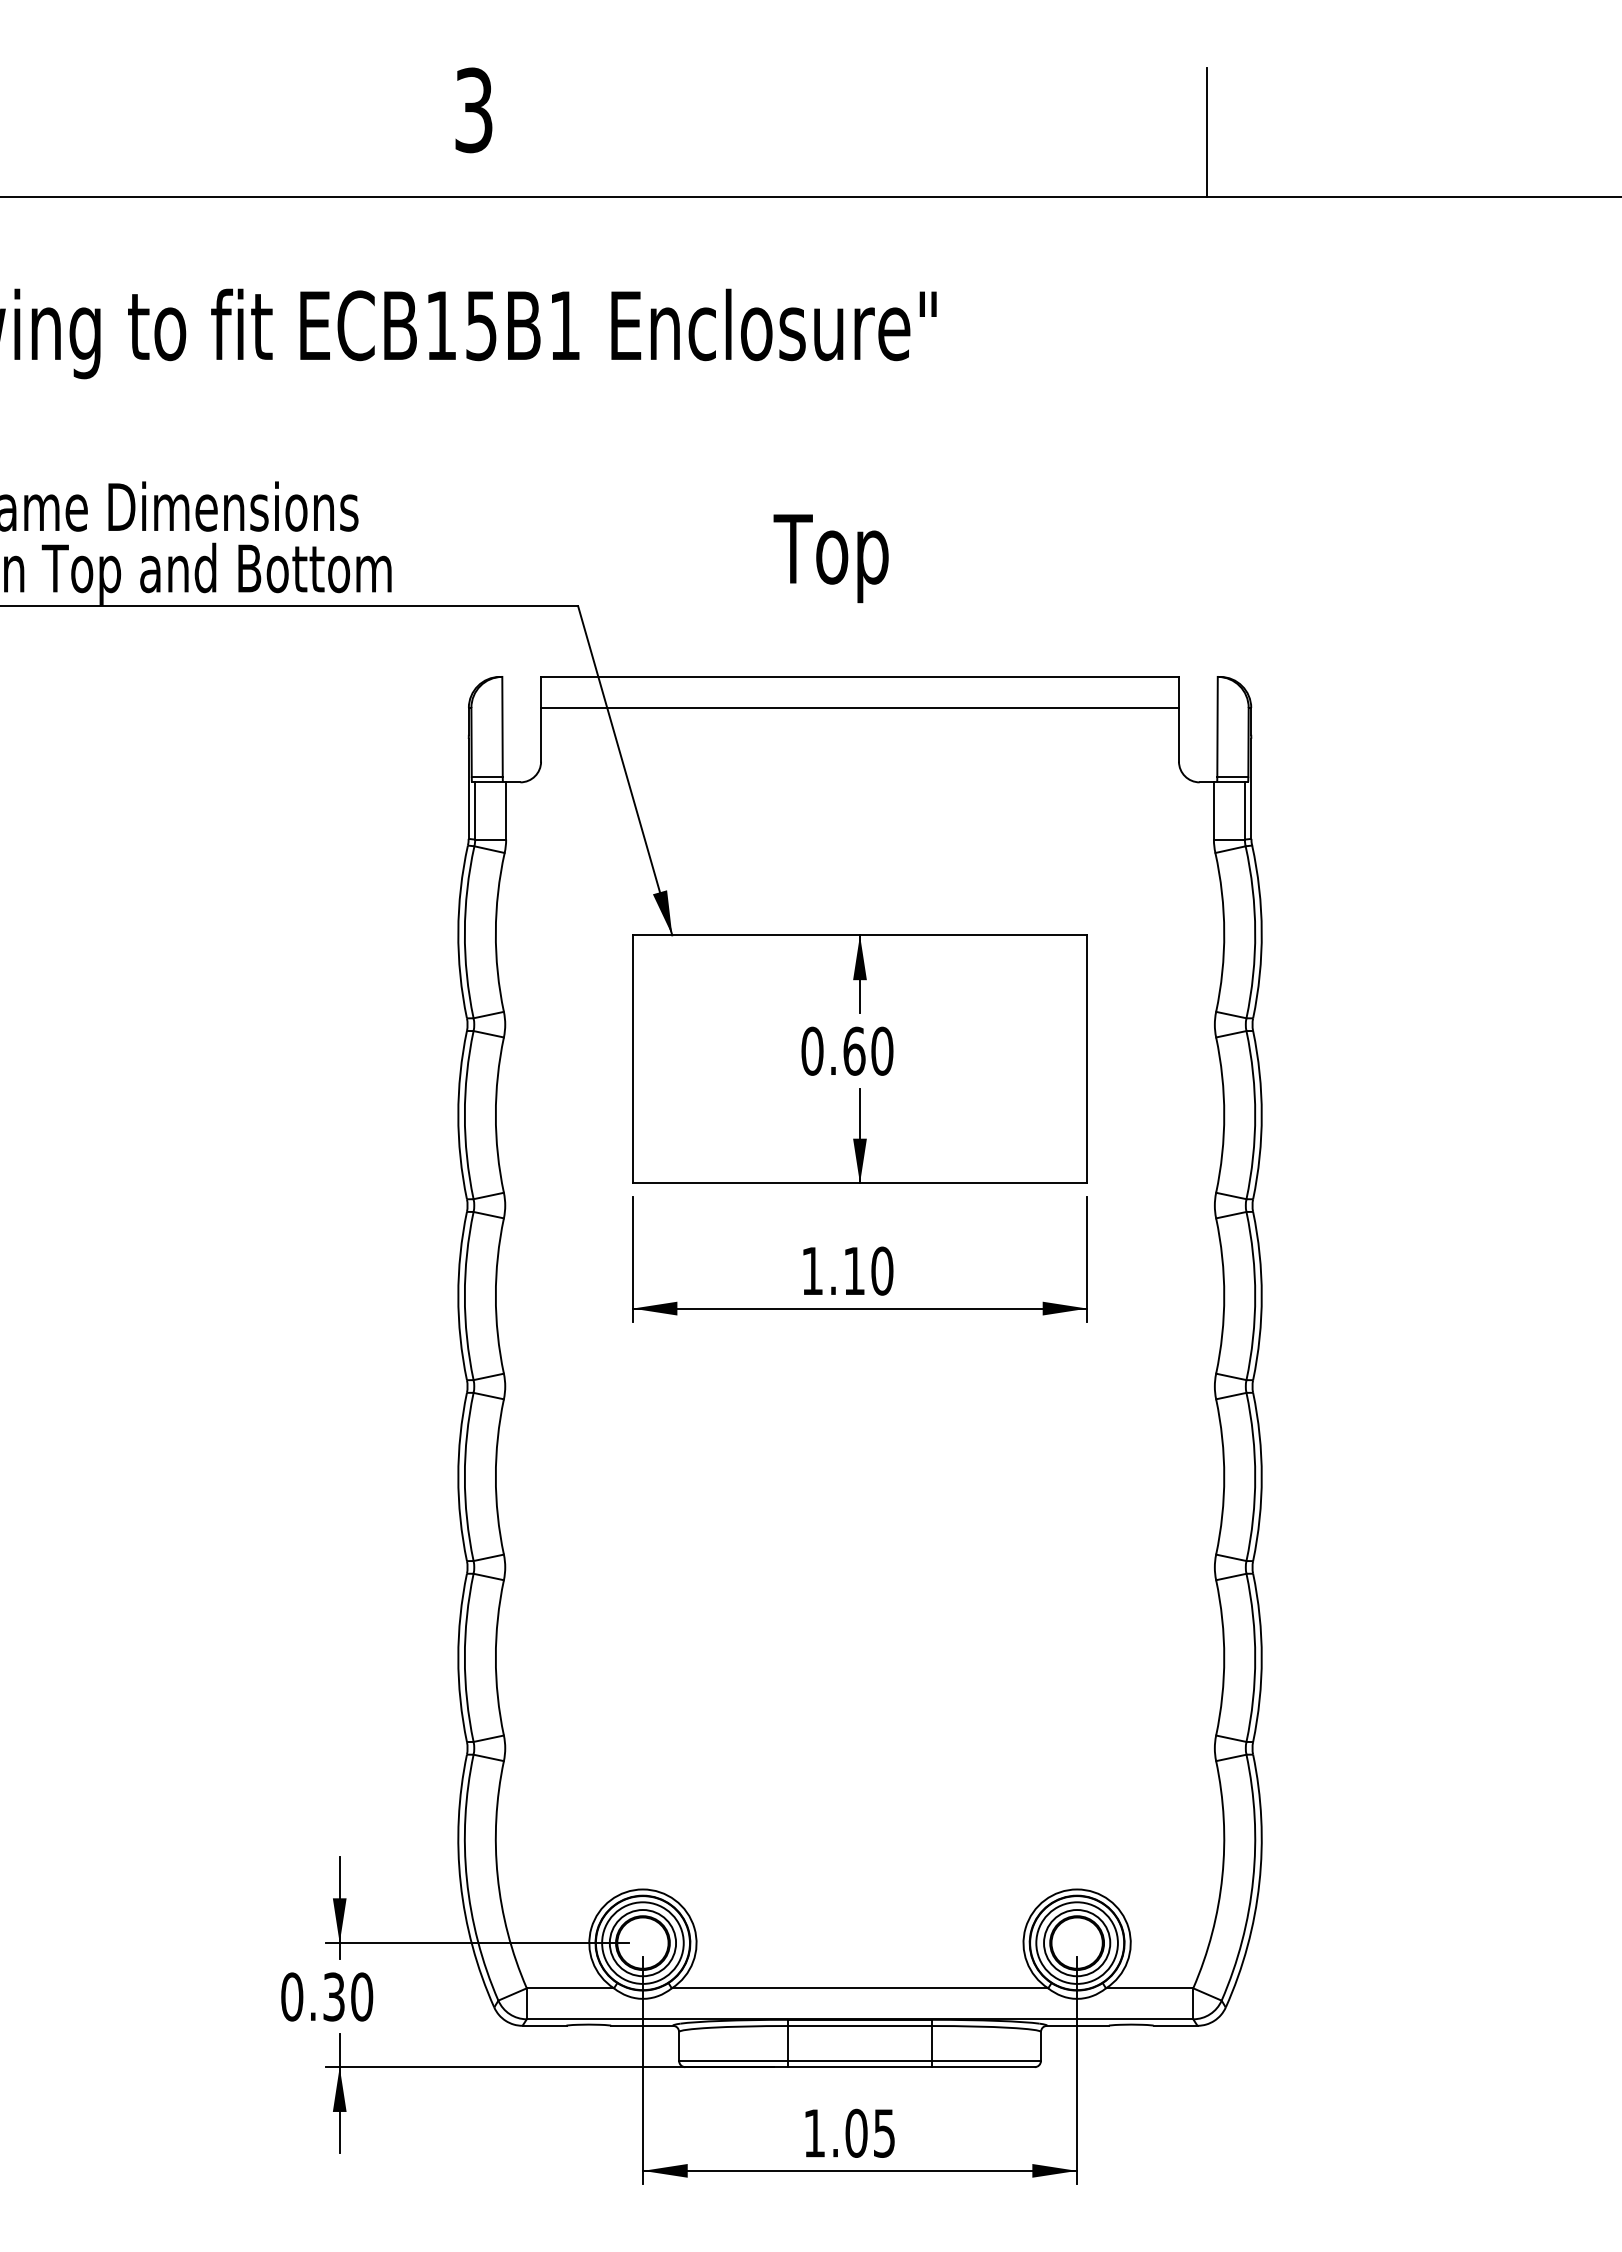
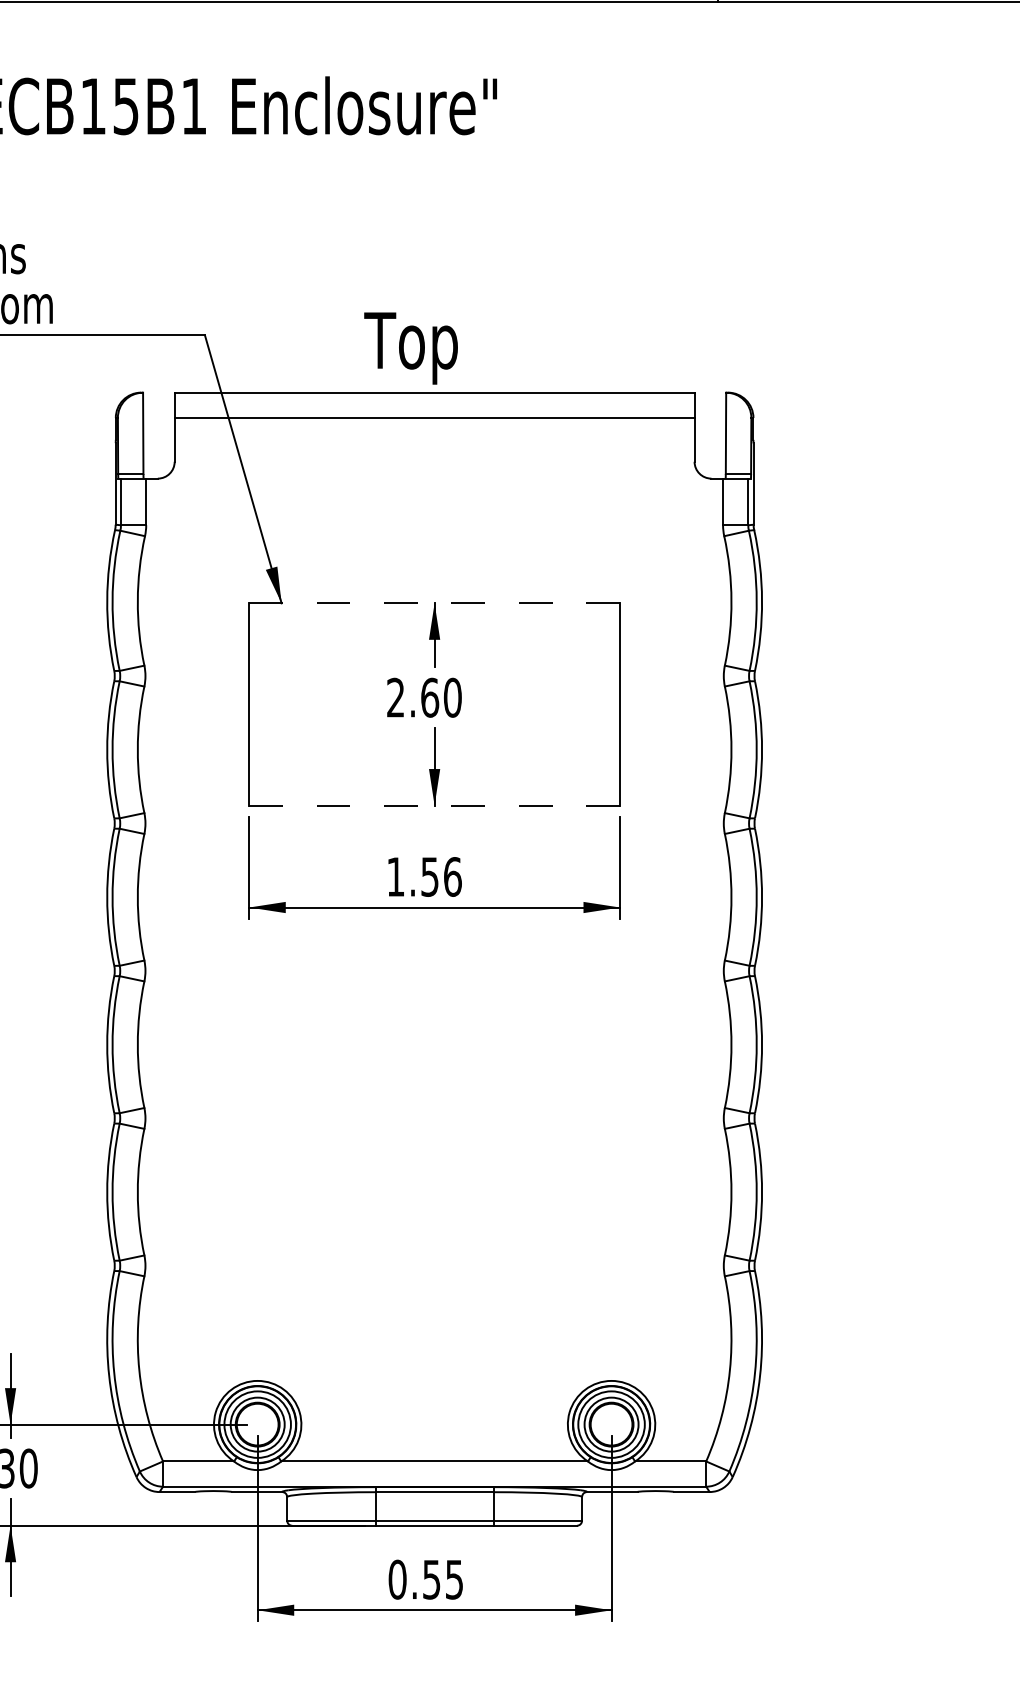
text: (830, 558) -> (410, 348), moved
line: (859, 935) -> (434, 603), solid -> dashed
text: (812, 1050) -> (395, 697), 0.60 -> 2.60
line: (860, 1183) -> (435, 805), solid -> dashed
text: (868, 1270) -> (441, 876), 1.10 -> 1.56
text: (835, 2132) -> (414, 1578), 1.05 -> 0.55

